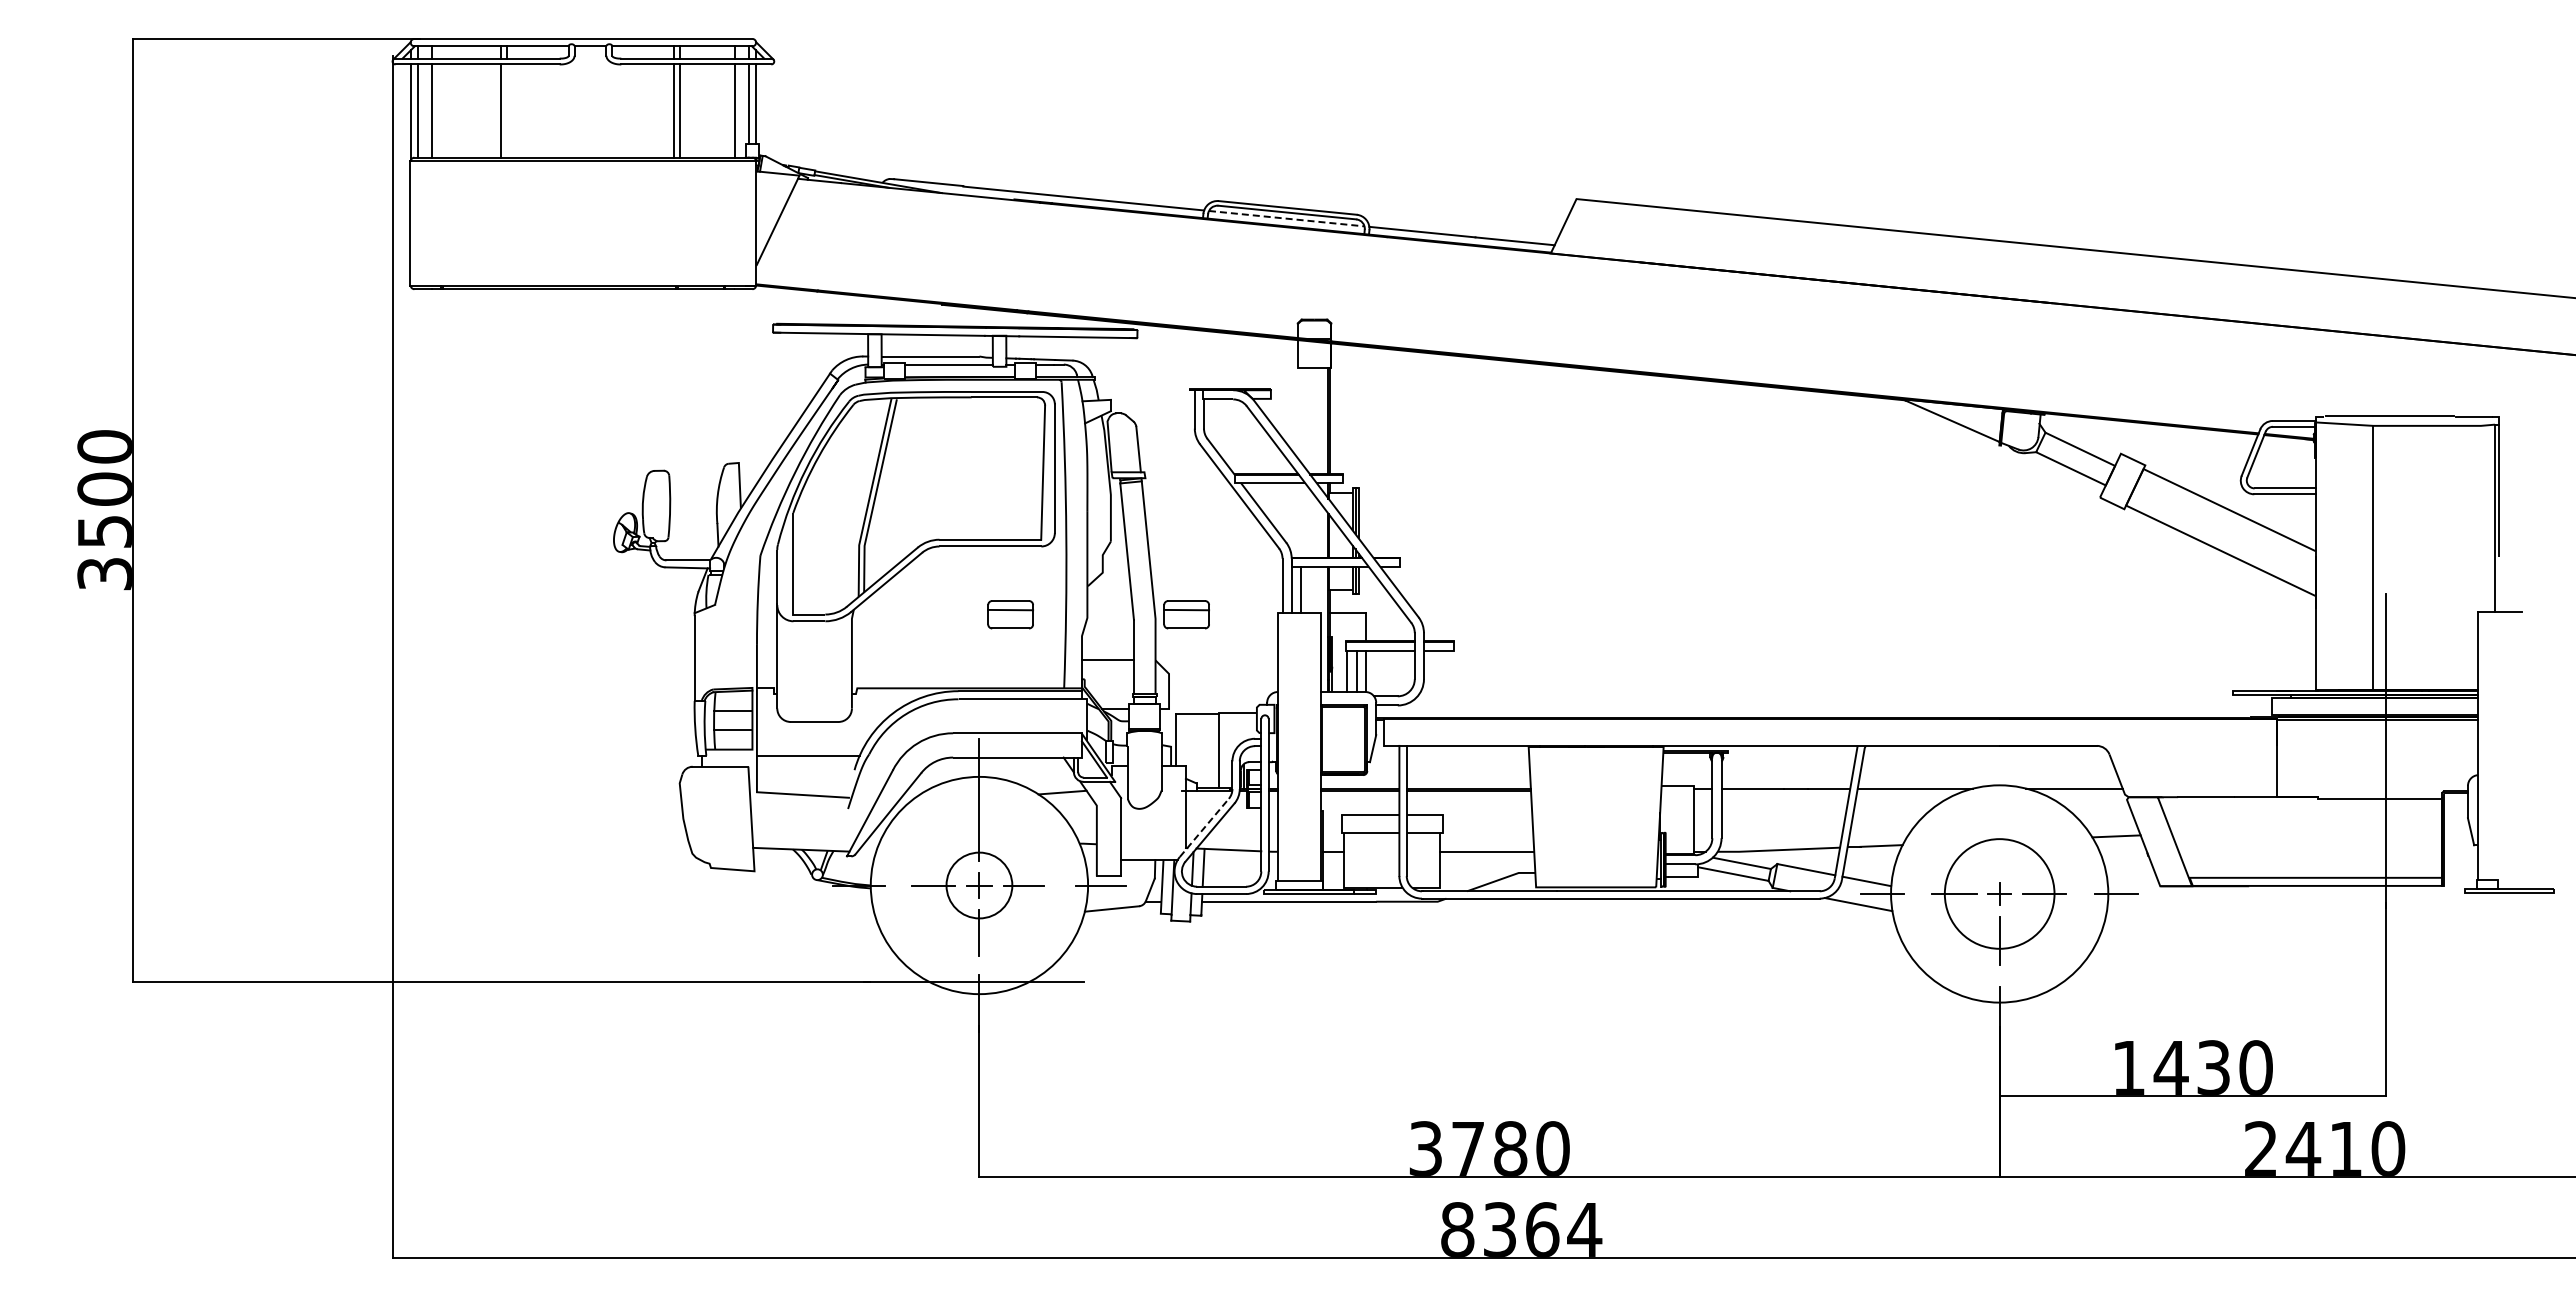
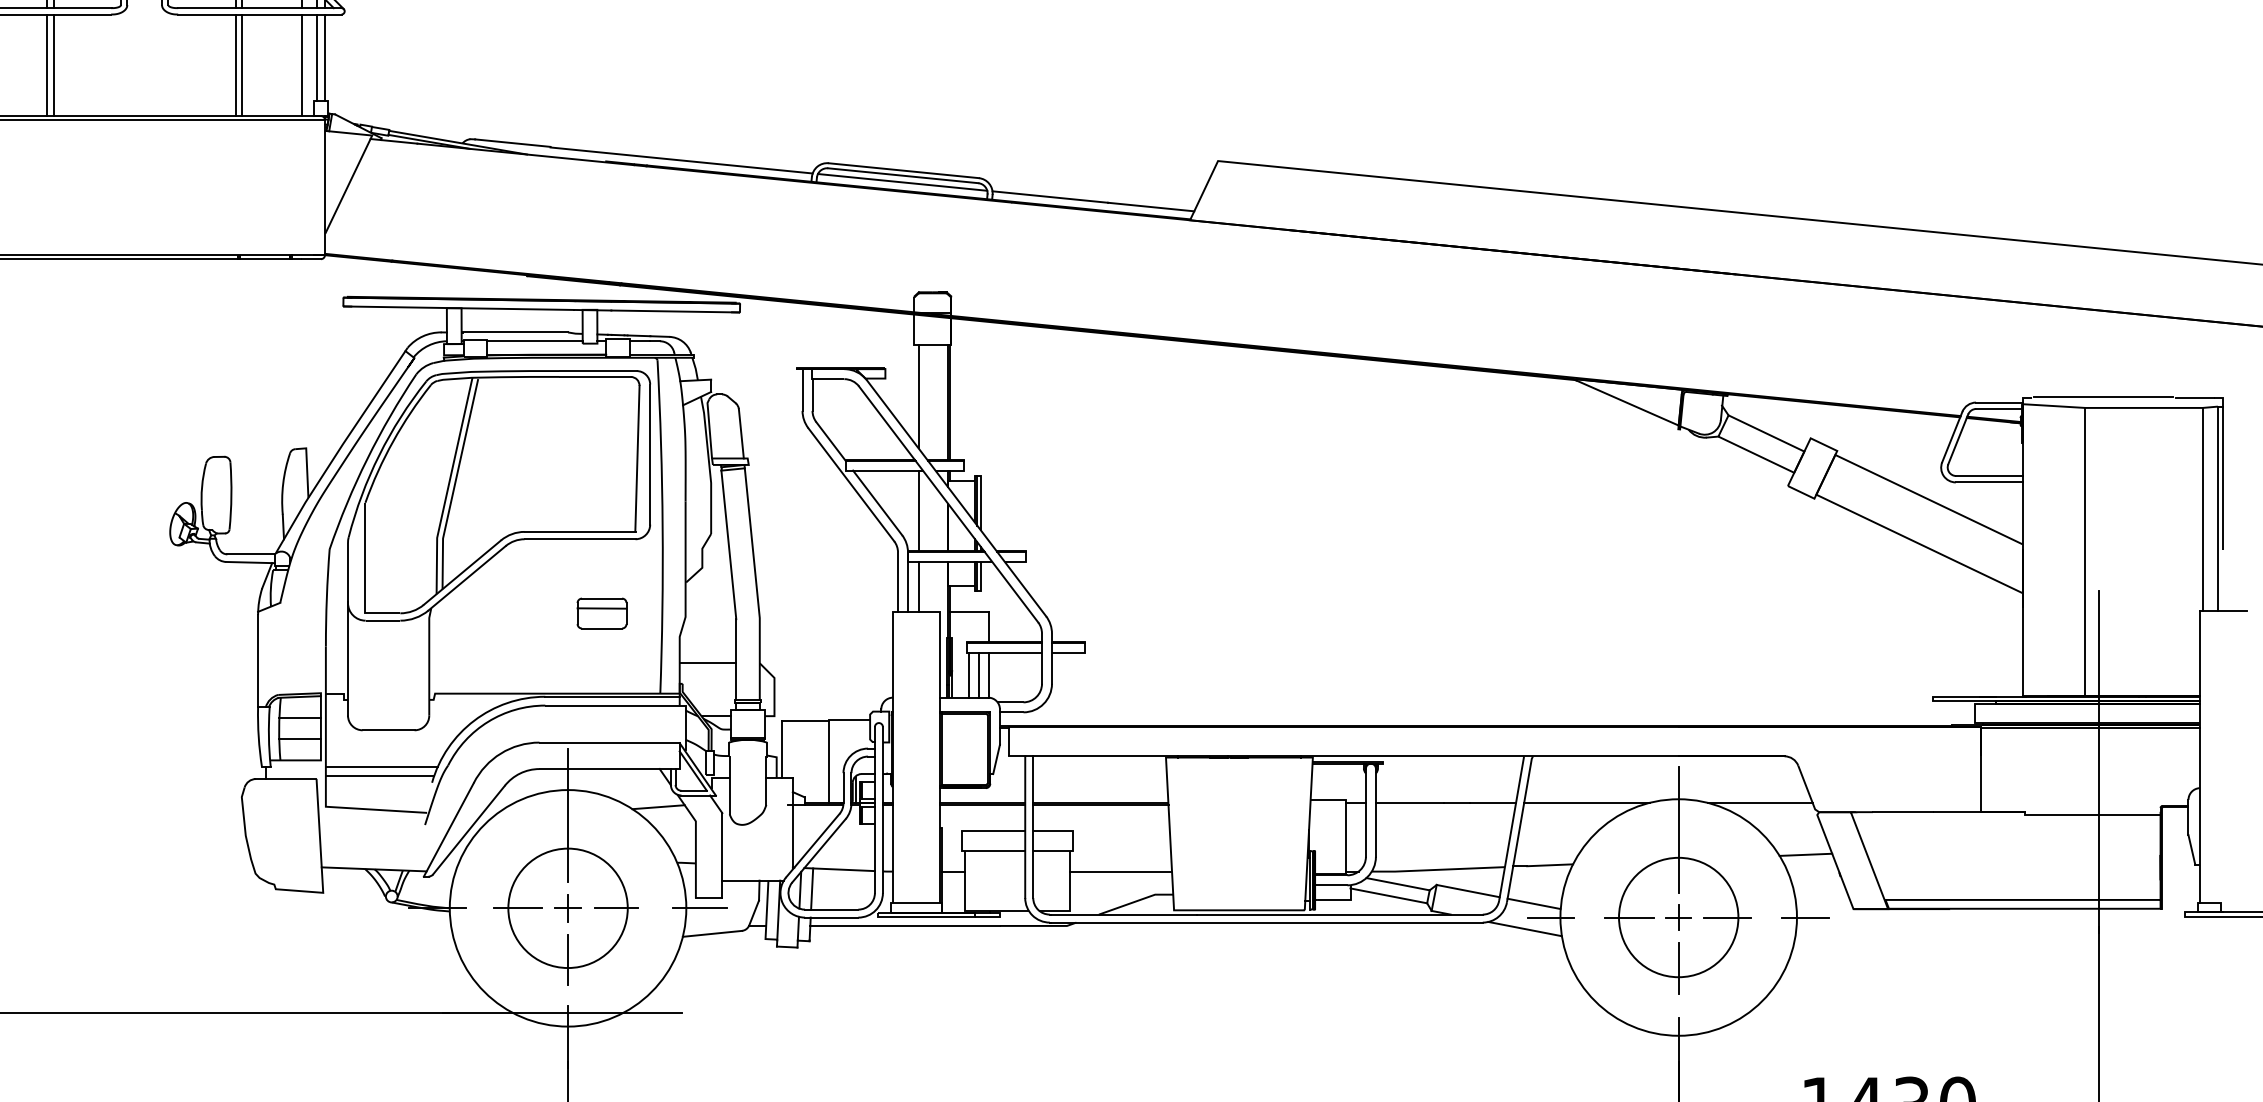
line: (507, 110) -> (54, 64), added
line: (1287, 218) -> (903, 182), dashed -> solid
line: (1301, 414) -> (918, 395), added
line: (2481, 518) -> (2203, 508), added
line: (1301, 520) -> (918, 510), added
part: (1186, 614) -> (793, 613), removed
line: (806, 764) -> (379, 776), added
line: (1999, 813) -> (1678, 829), added
line: (1204, 827) -> (813, 845), dashed -> solid
circle: (979, 885) -> (568, 908), size x1.67

